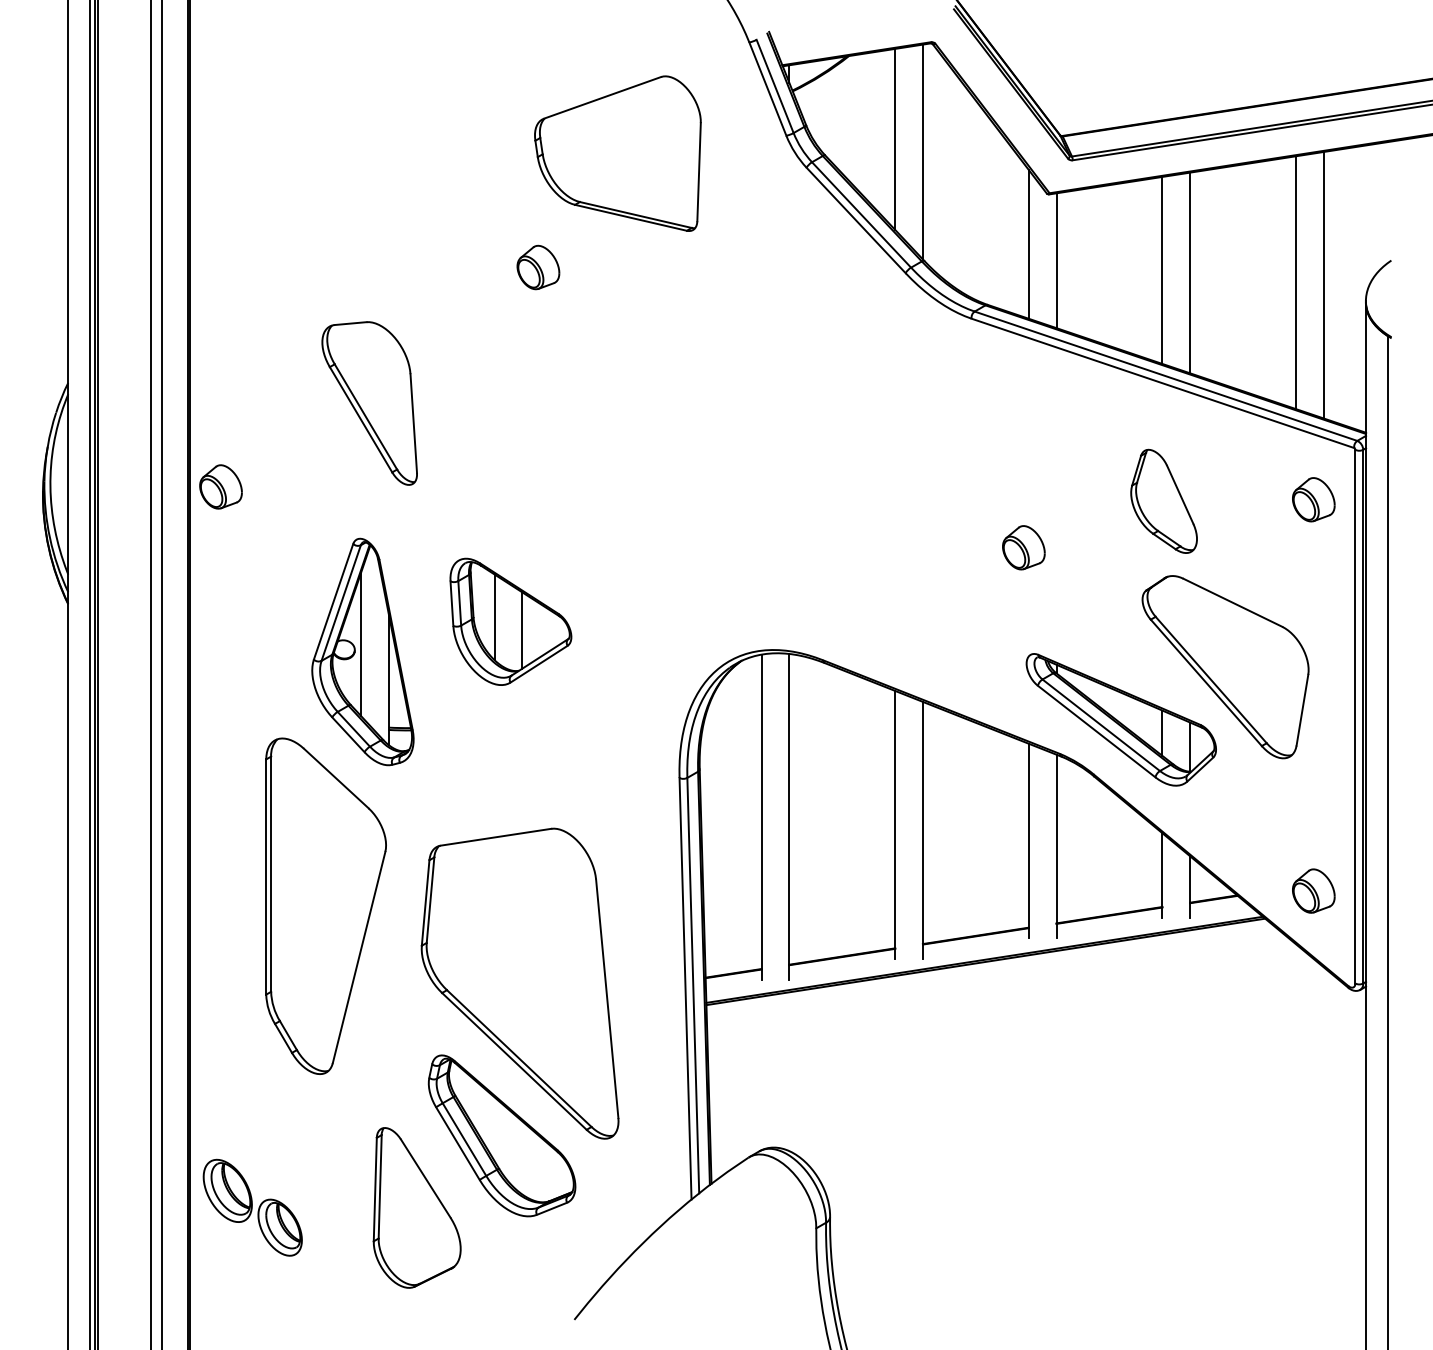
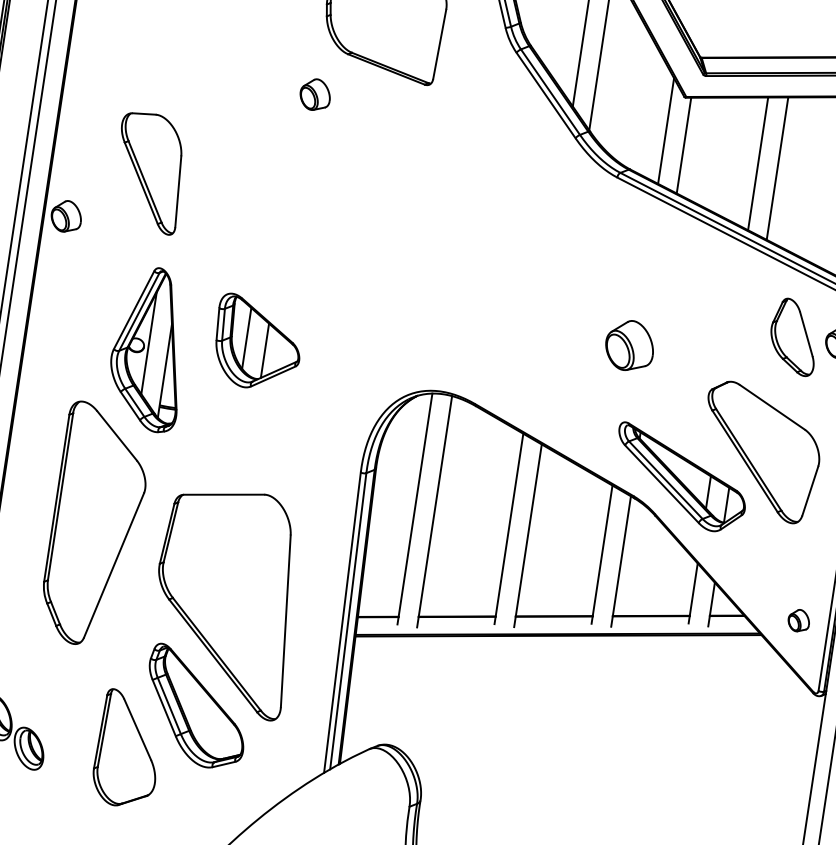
part: (369, 403) -> (149, 172), moved
part: (1163, 500) -> (793, 336), moved
part: (1023, 547) -> (629, 345), size x1.6
part: (1313, 890) -> (798, 620), size x0.7

